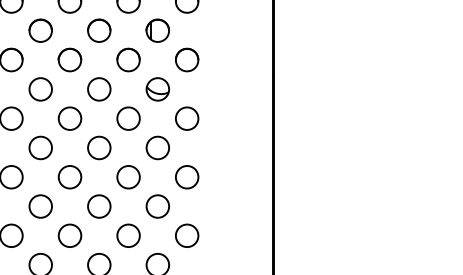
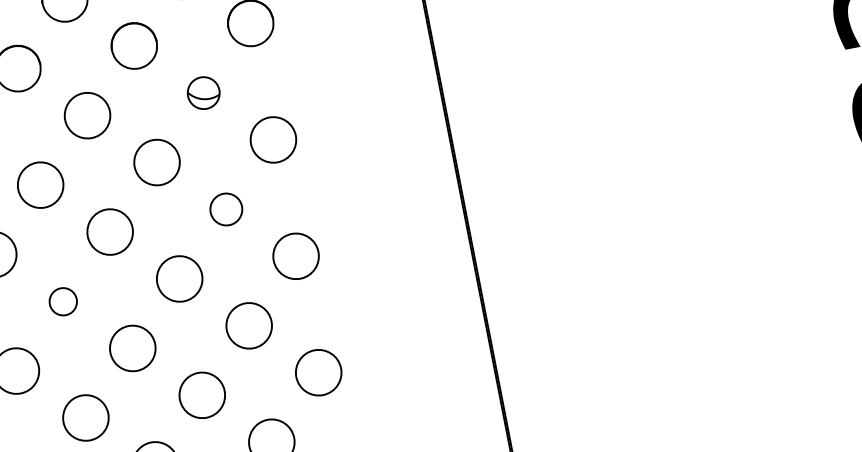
part: (157, 89) -> (203, 93), size x0.7
circle: (157, 147) -> (225, 208), size x0.7
circle: (69, 177) -> (62, 302), size x0.6

